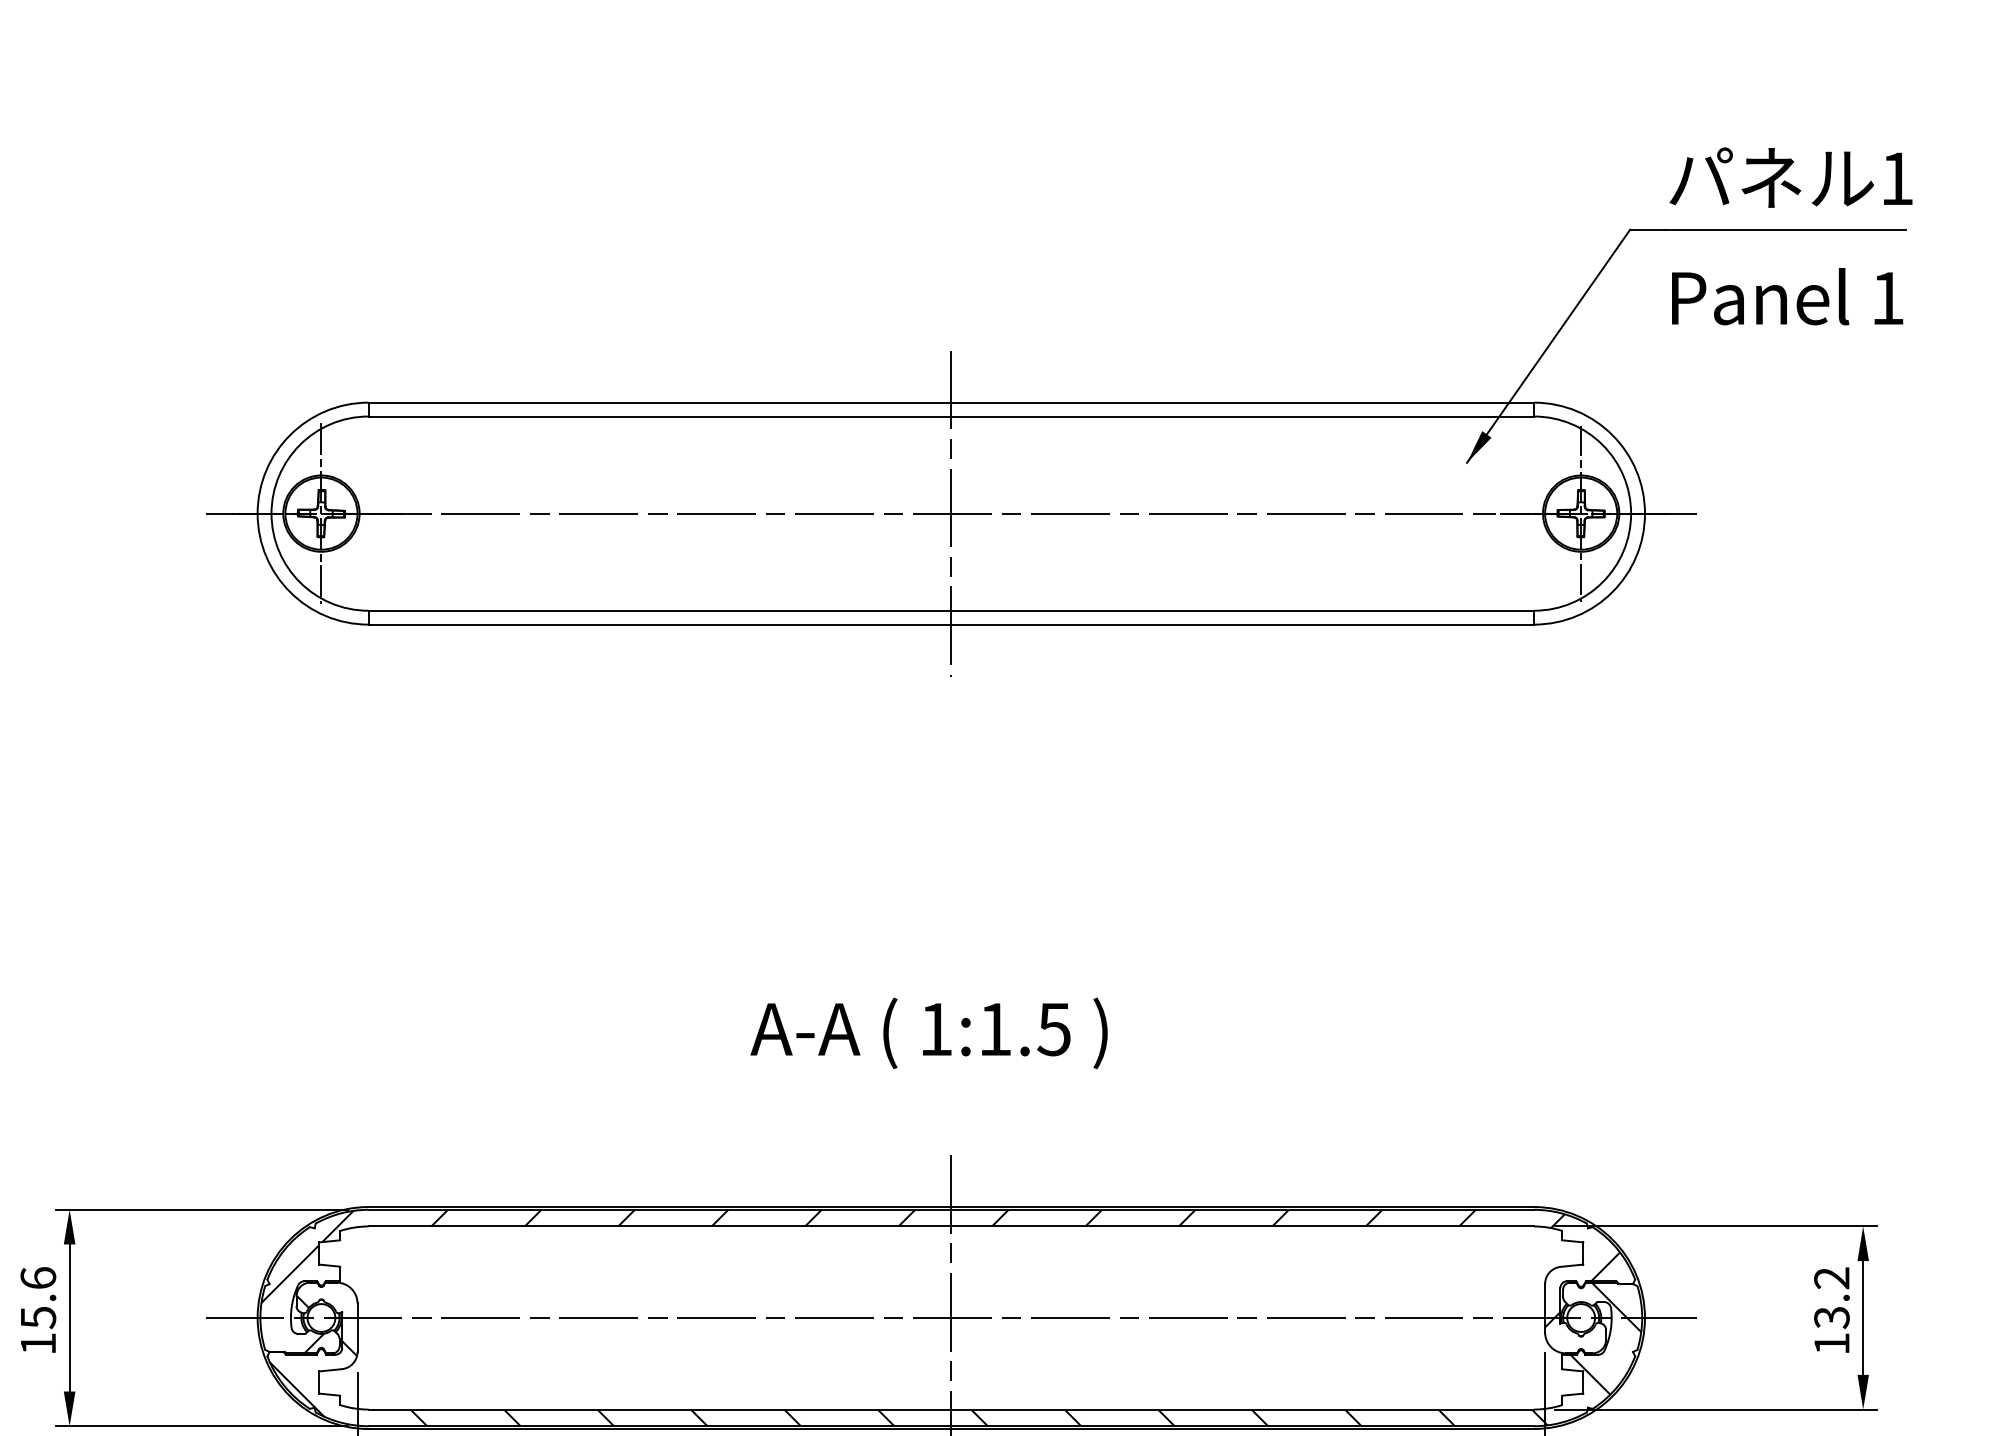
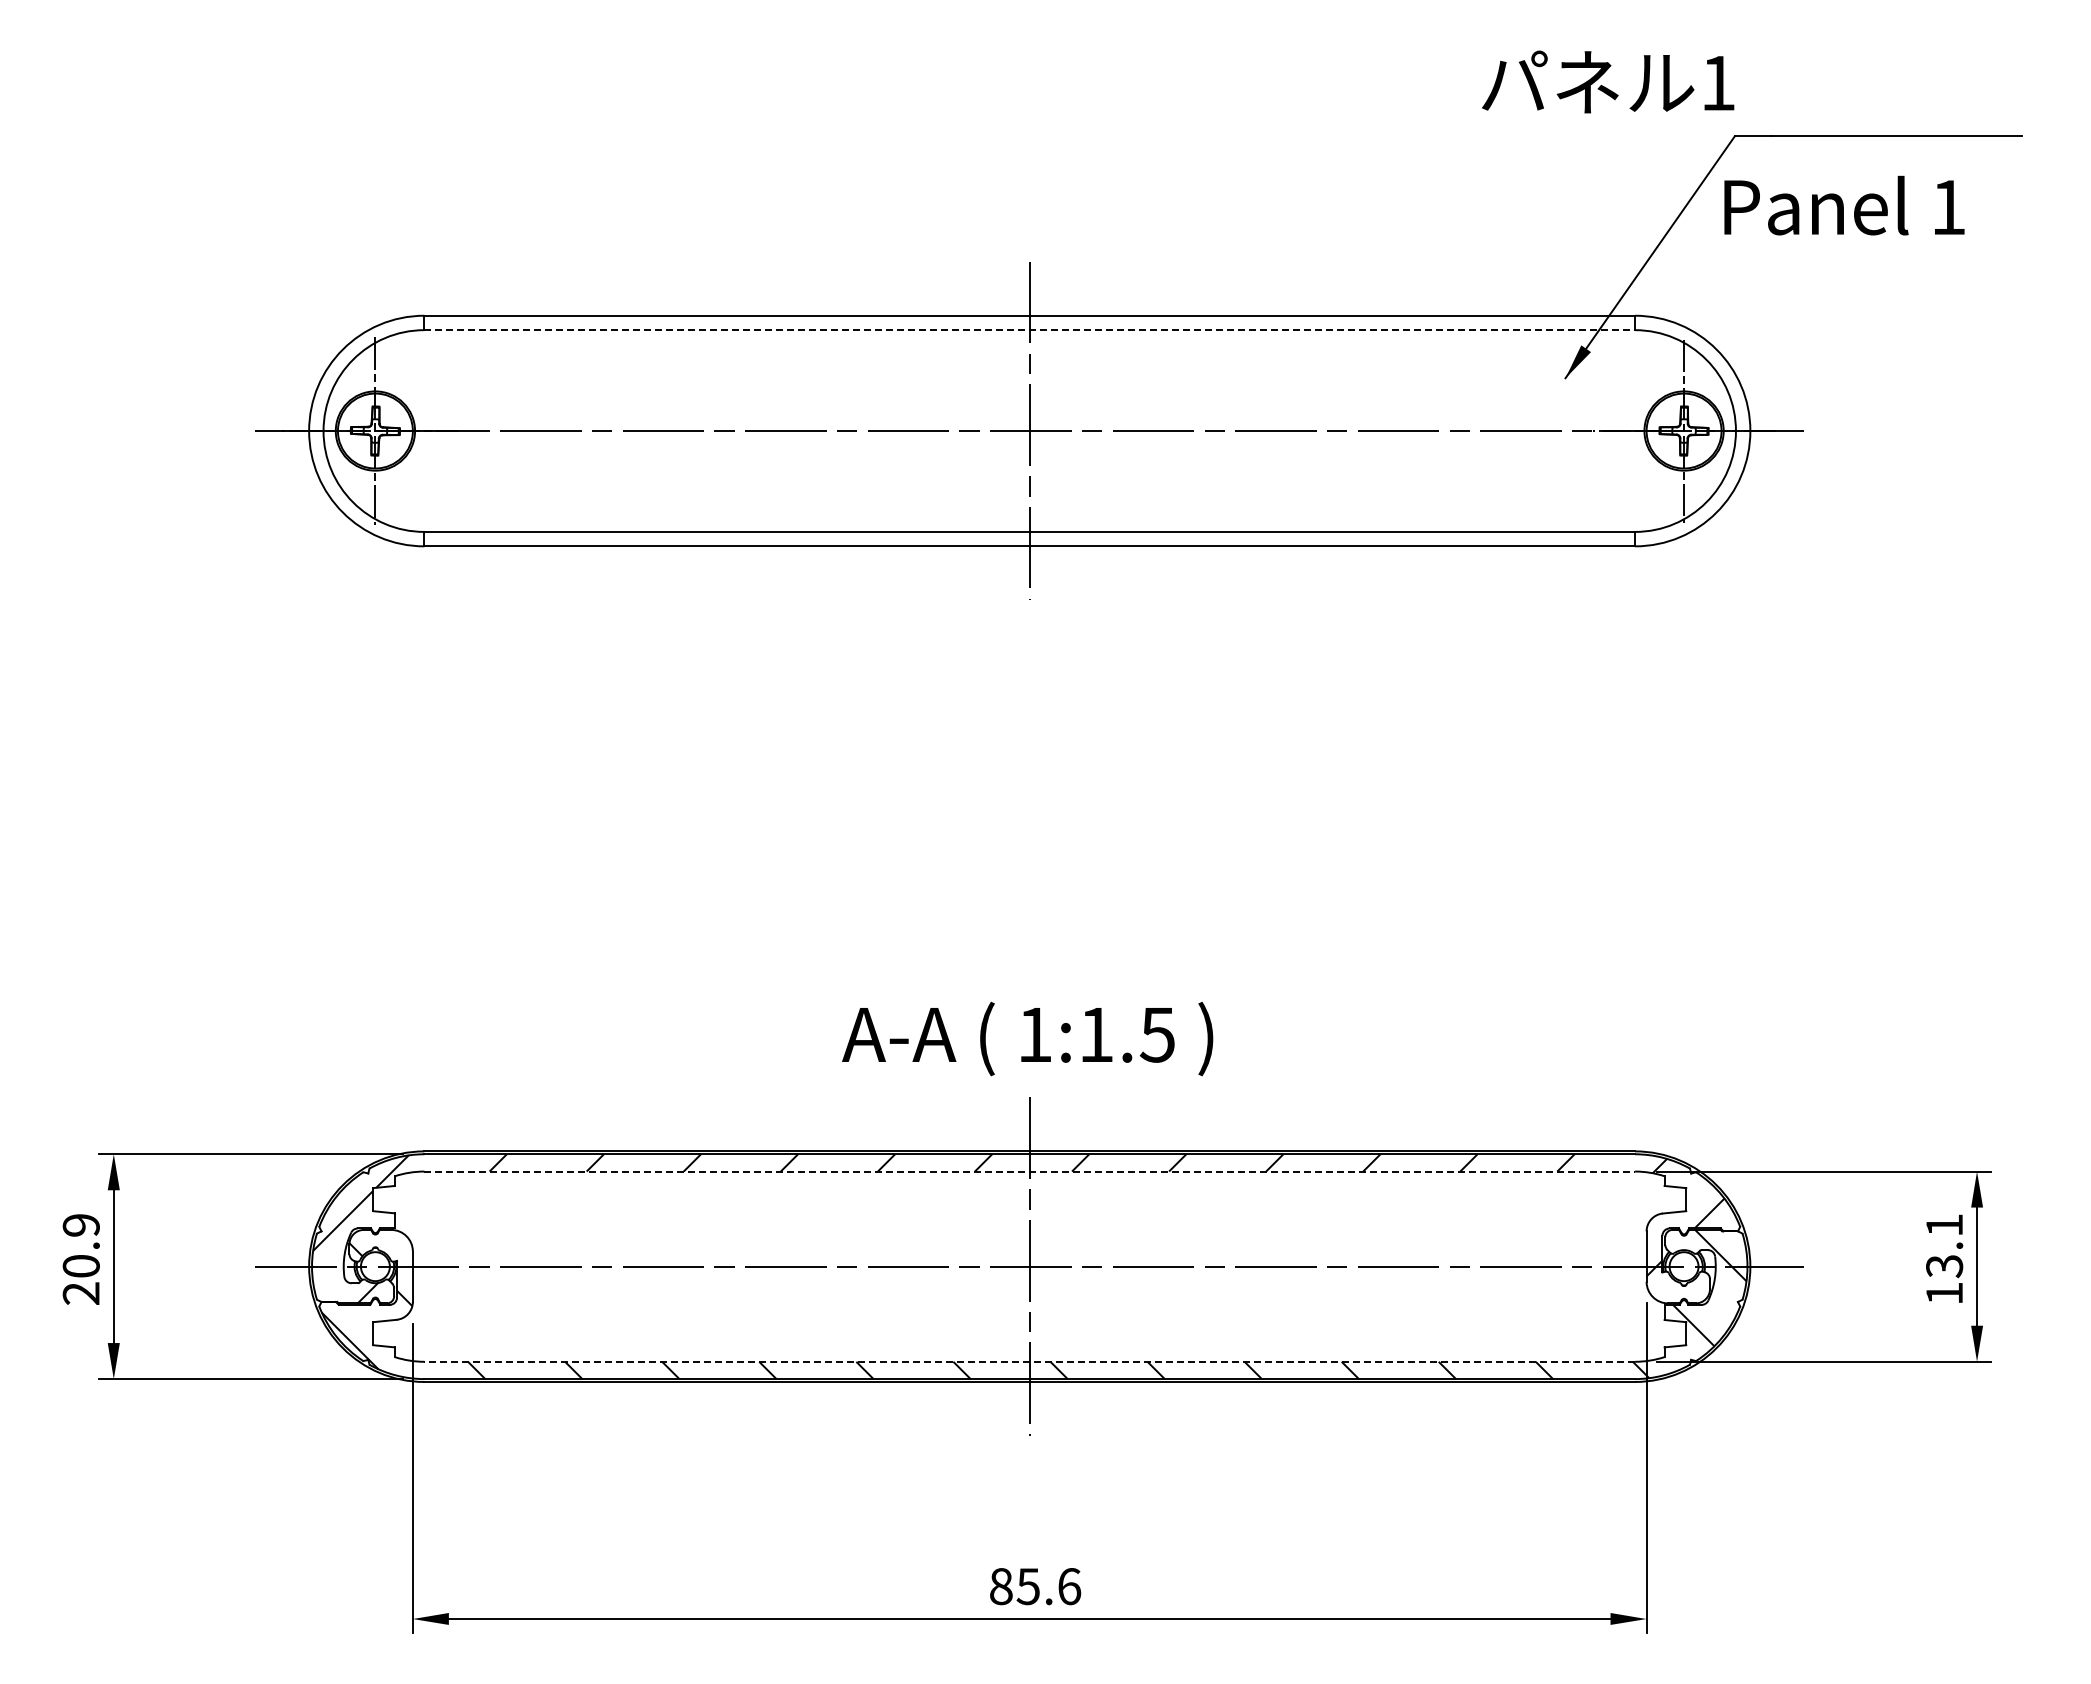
text: (1791, 177) -> (1608, 81), moved
text: (1787, 296) -> (1844, 205), moved
line: (952, 416) -> (1030, 330), solid -> dashed
text: (928, 1032) -> (1027, 1038), moved
line: (952, 1226) -> (1030, 1171), solid -> dashed
text: (1831, 1278) -> (1944, 1225), 13.2 -> 13.1
text: (37, 1310) -> (80, 1258), 15.6 -> 20.9
line: (951, 1409) -> (1029, 1361), solid -> dashed

